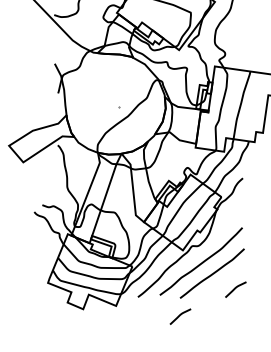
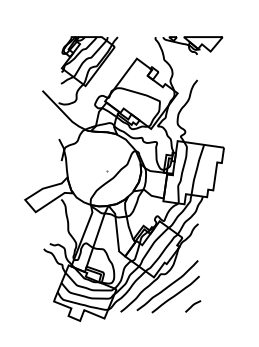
curve: (180, 316) -> (152, 326), removed

